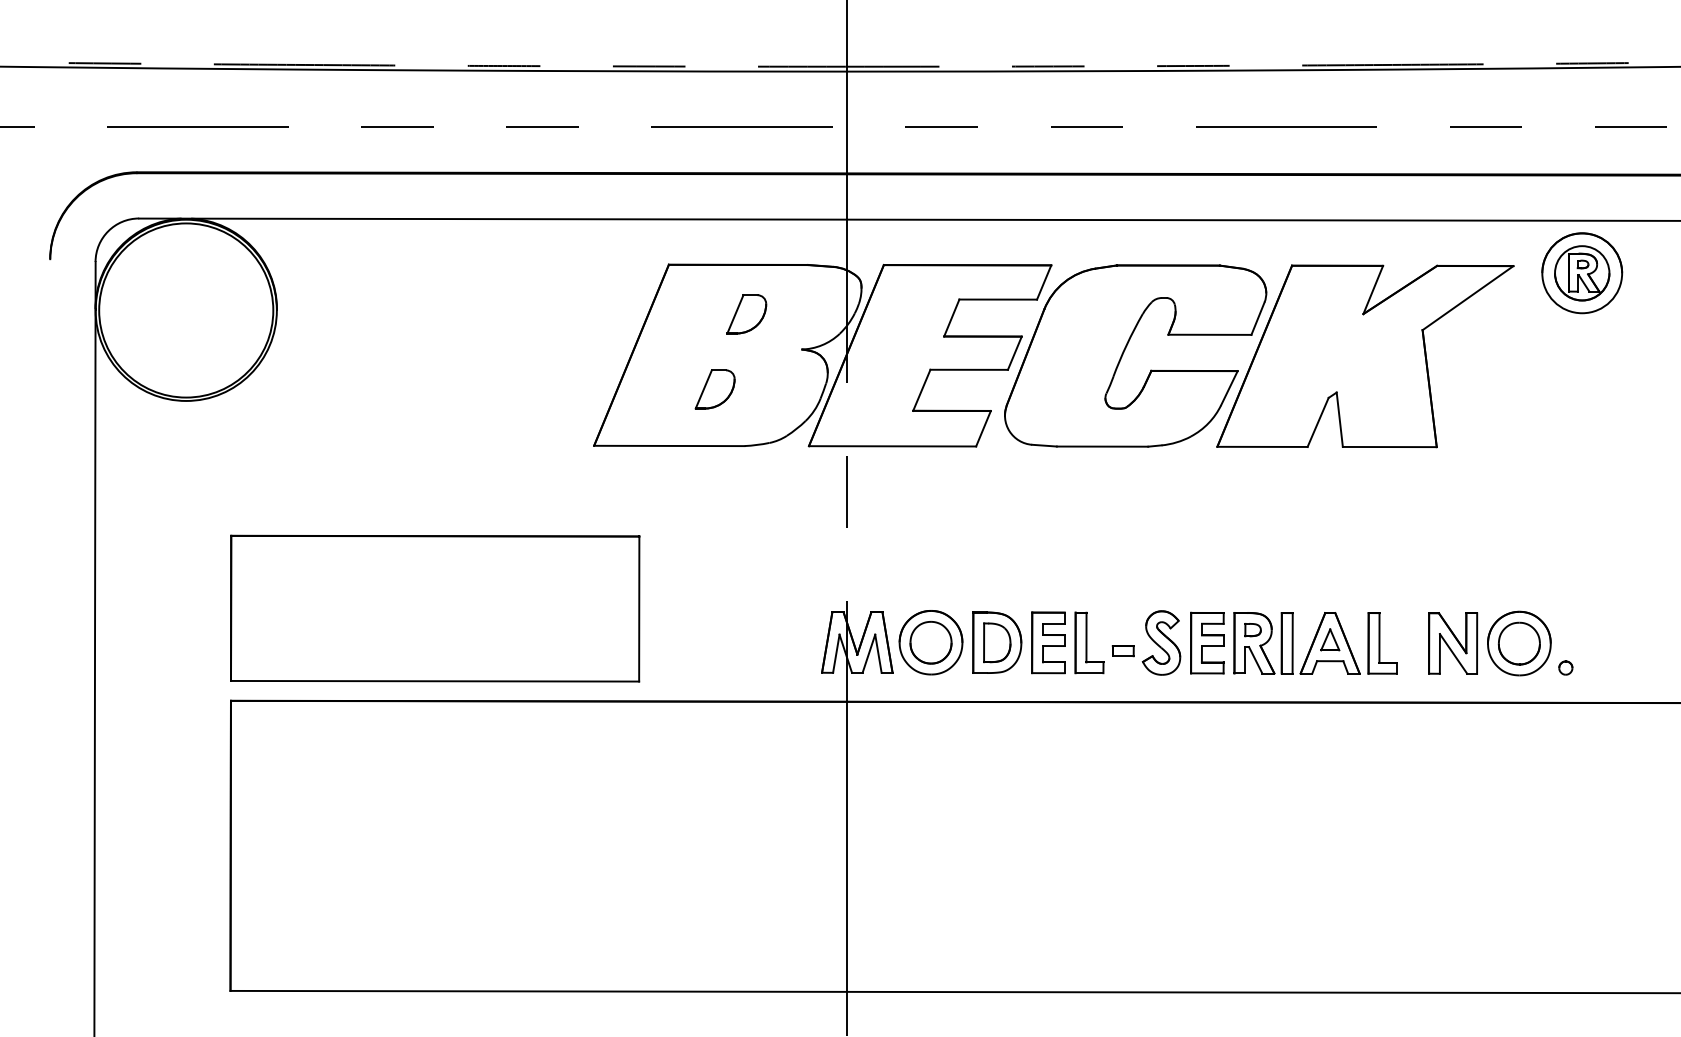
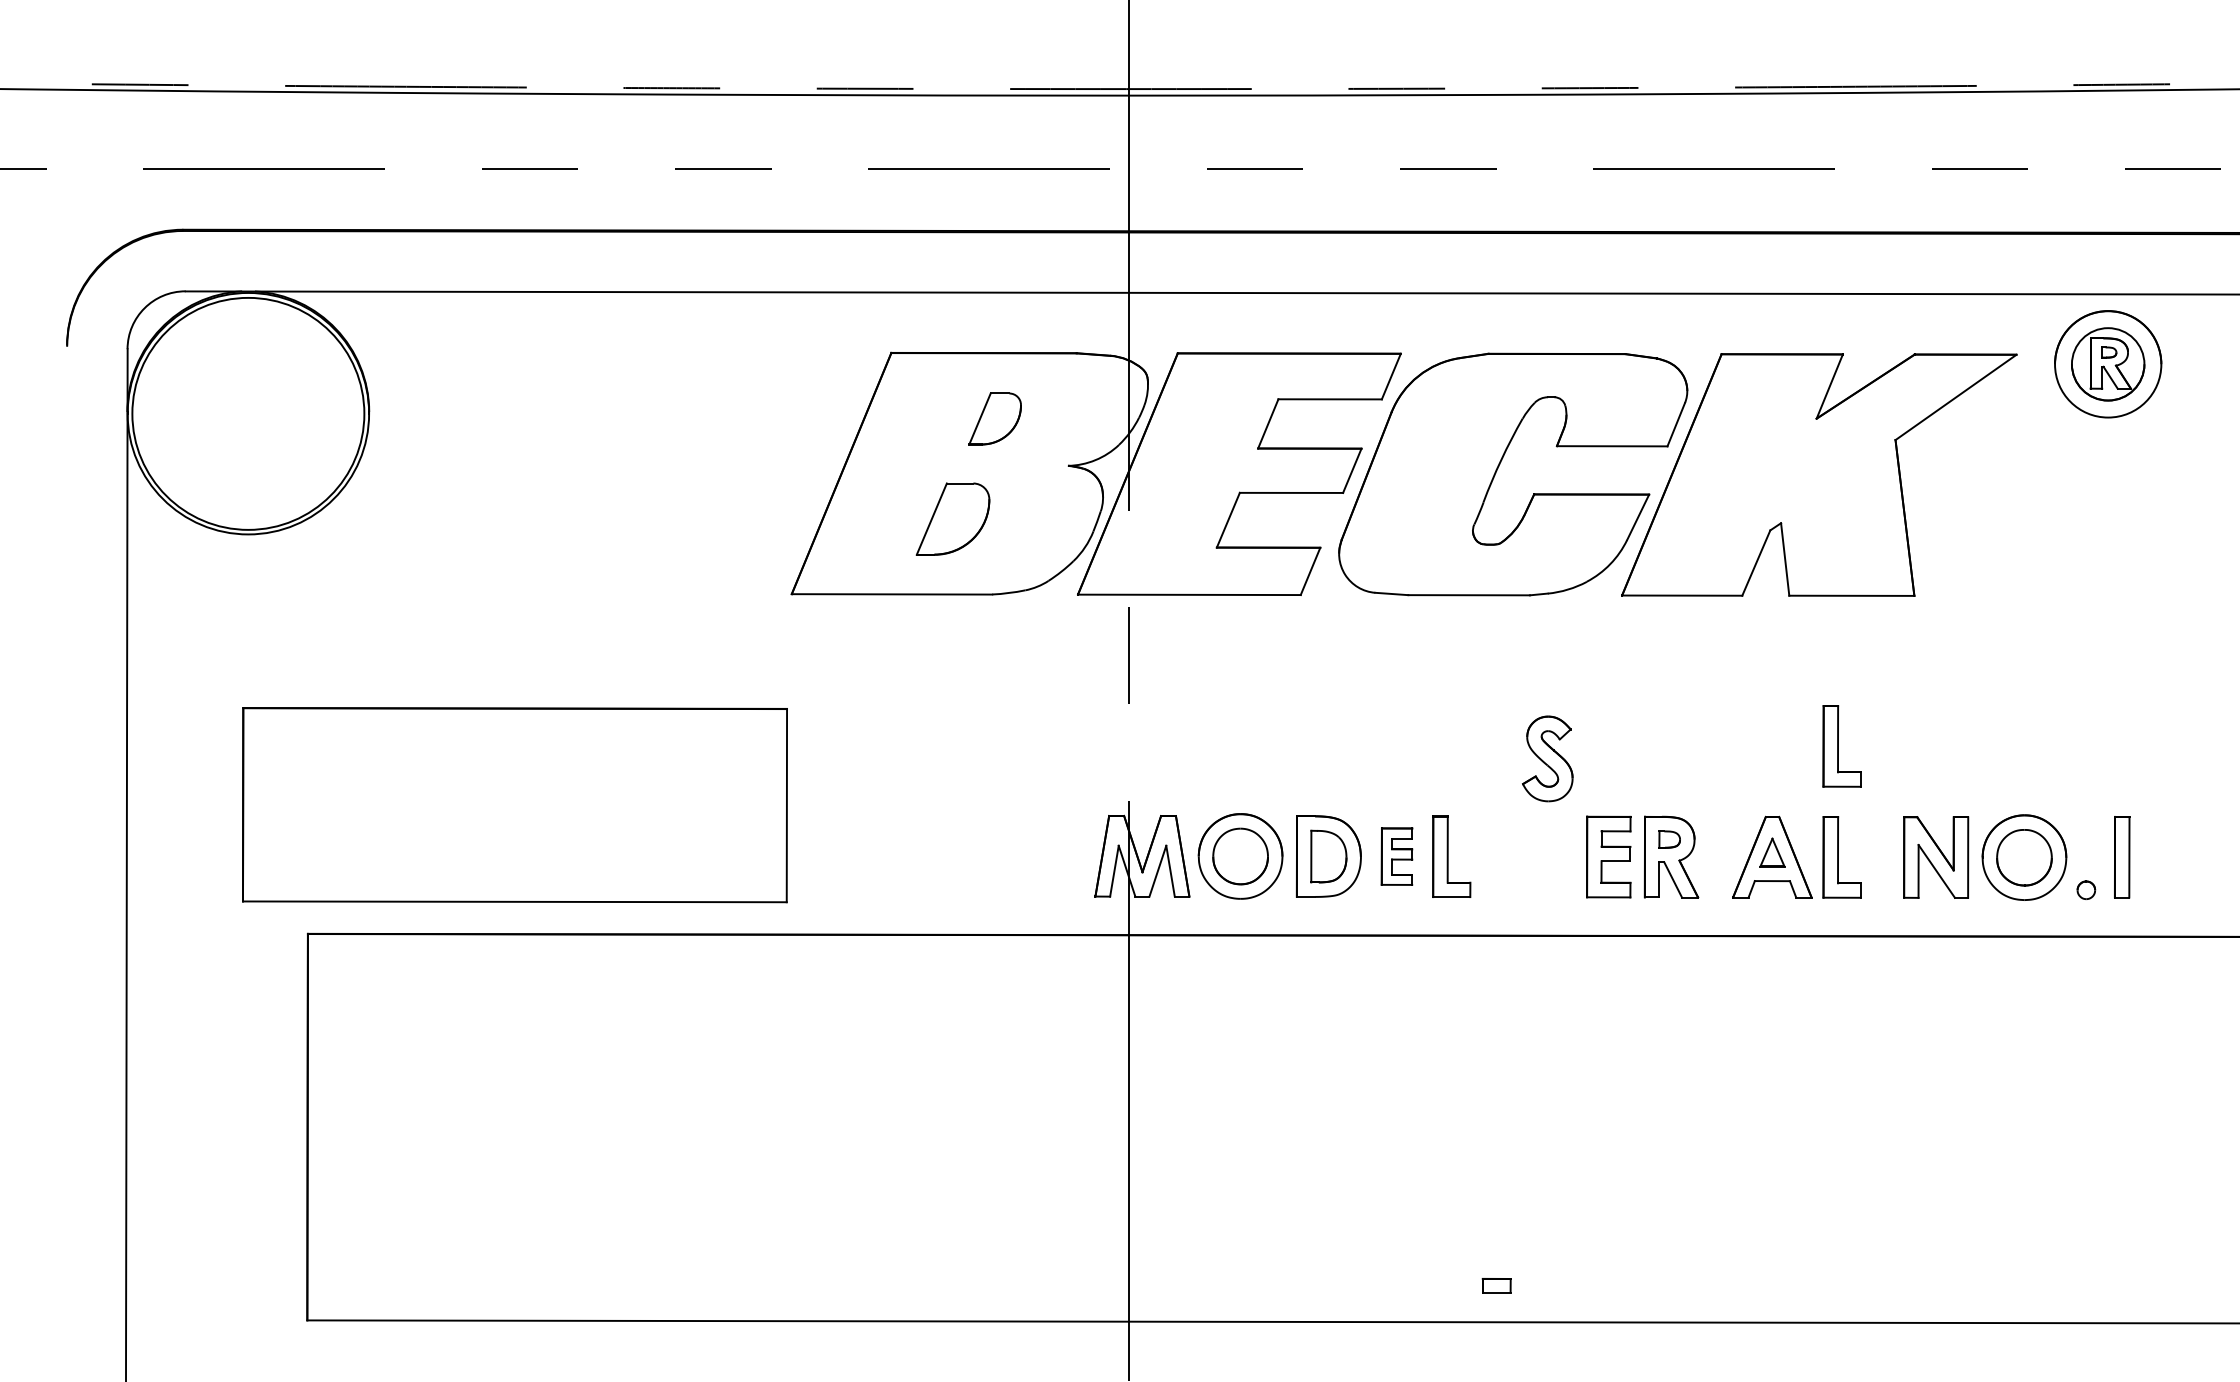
part: (714, 389) -> (952, 518), size x1.4
part: (1382, 560) -> (1841, 746), added
part: (434, 608) -> (514, 805), moved
part: (1048, 642) -> (1396, 856), size x0.7
part: (1161, 642) -> (1547, 758), moved
part: (1287, 643) -> (2122, 857), moved
part: (1123, 650) -> (1496, 1285), moved

